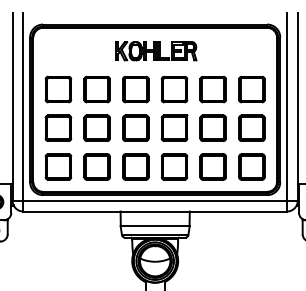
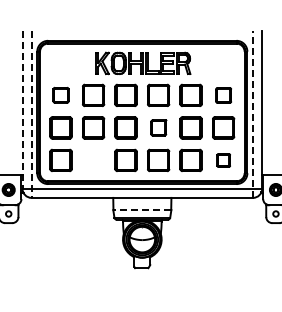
part: (156, 50) -> (143, 62), size x1.4
part: (57, 88) -> (60, 94), size x0.7
part: (251, 89) -> (223, 95), size x0.7
line: (12, 106) -> (22, 109), solid -> dashed
line: (287, 112) -> (253, 114), solid -> dashed
line: (23, 113) -> (31, 115), solid -> dashed
part: (174, 127) -> (158, 127), size x0.7
part: (97, 167) -> (93, 160), removed
part: (251, 167) -> (223, 160), size x0.6
line: (154, 226) -> (141, 210), solid -> dashed

